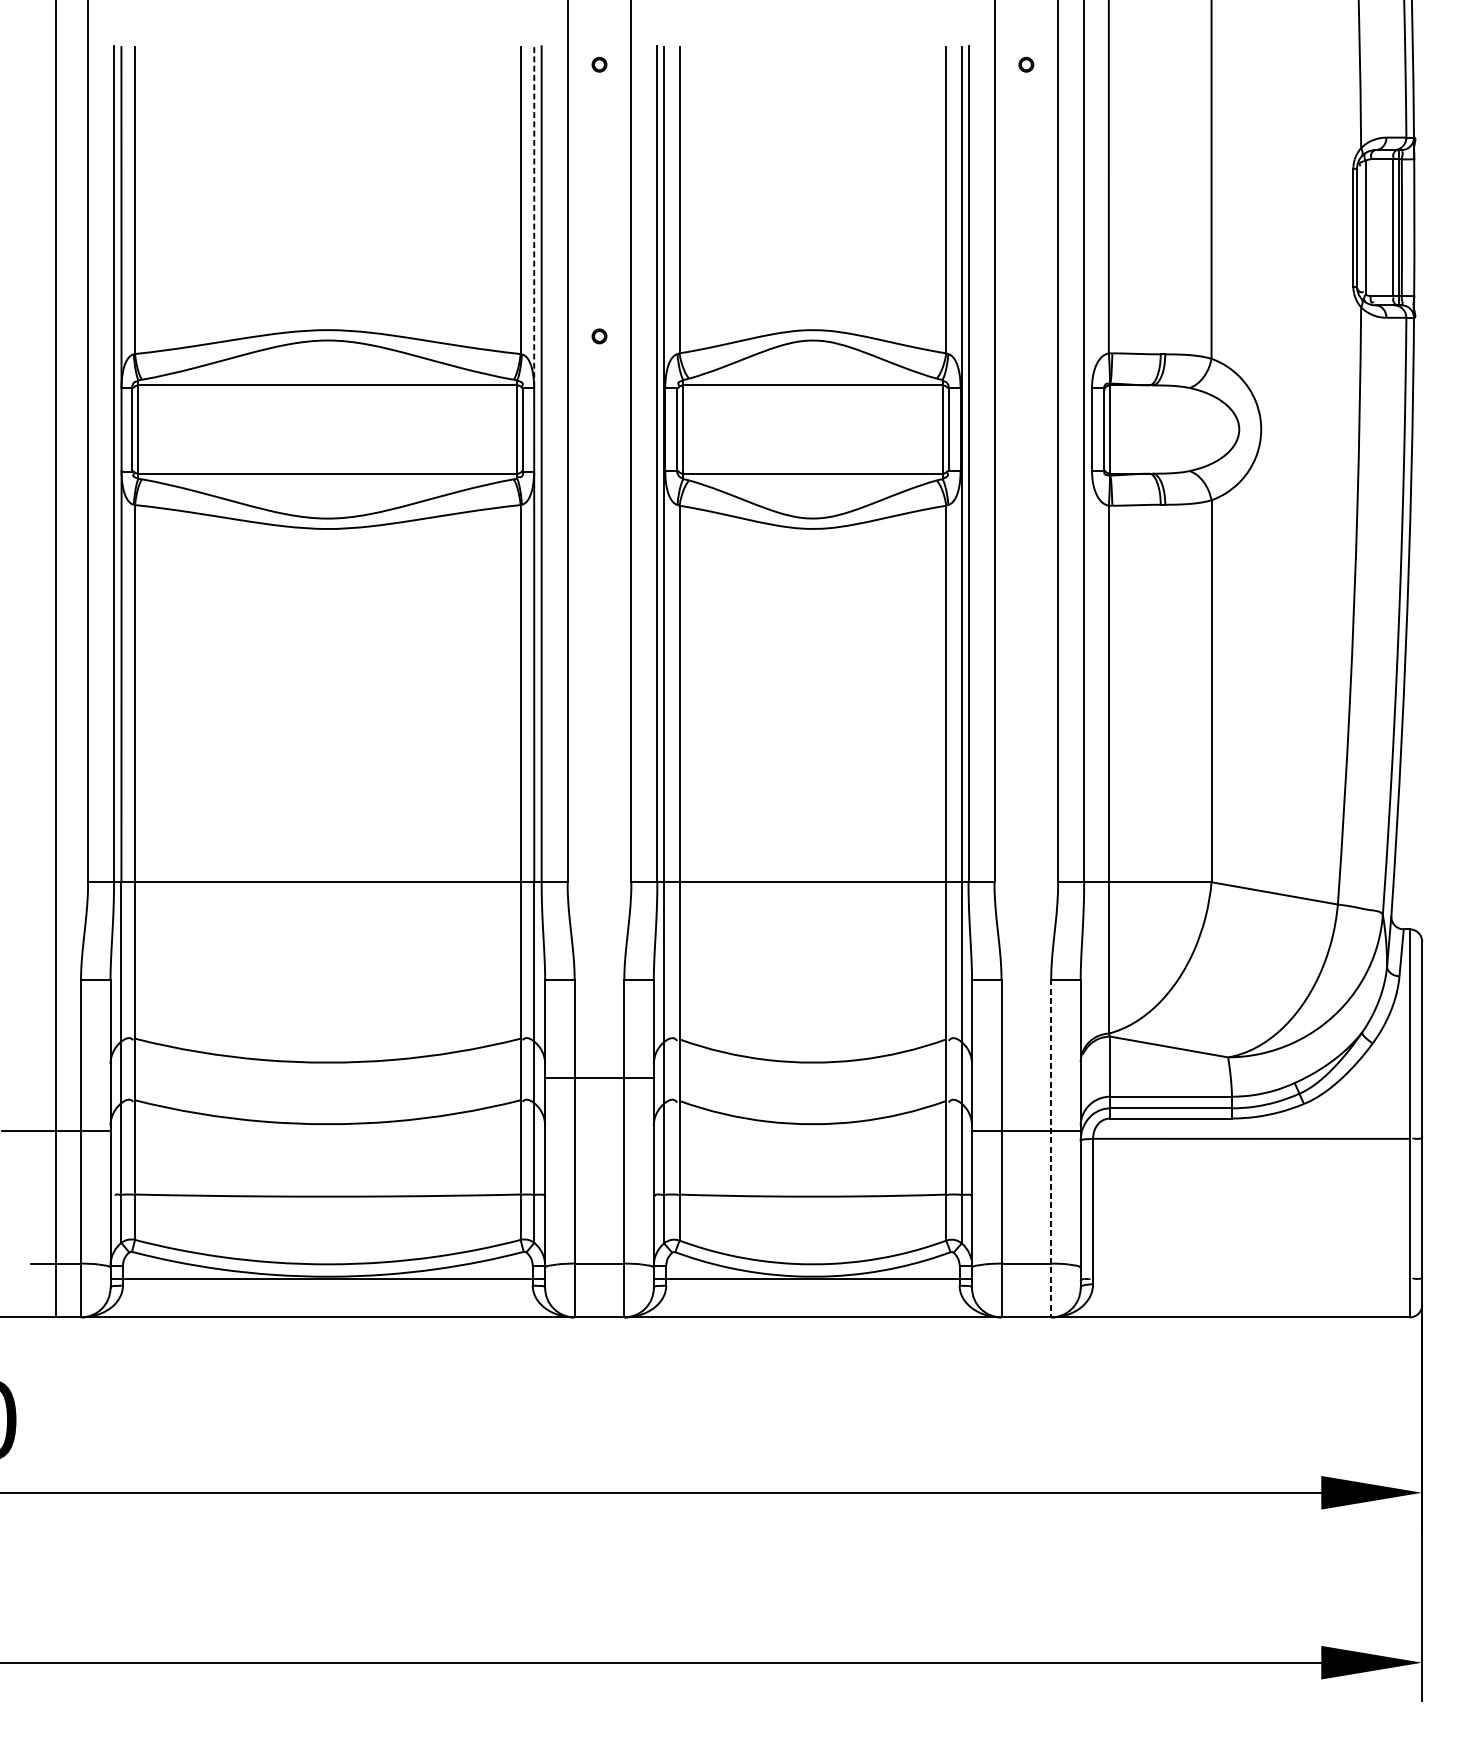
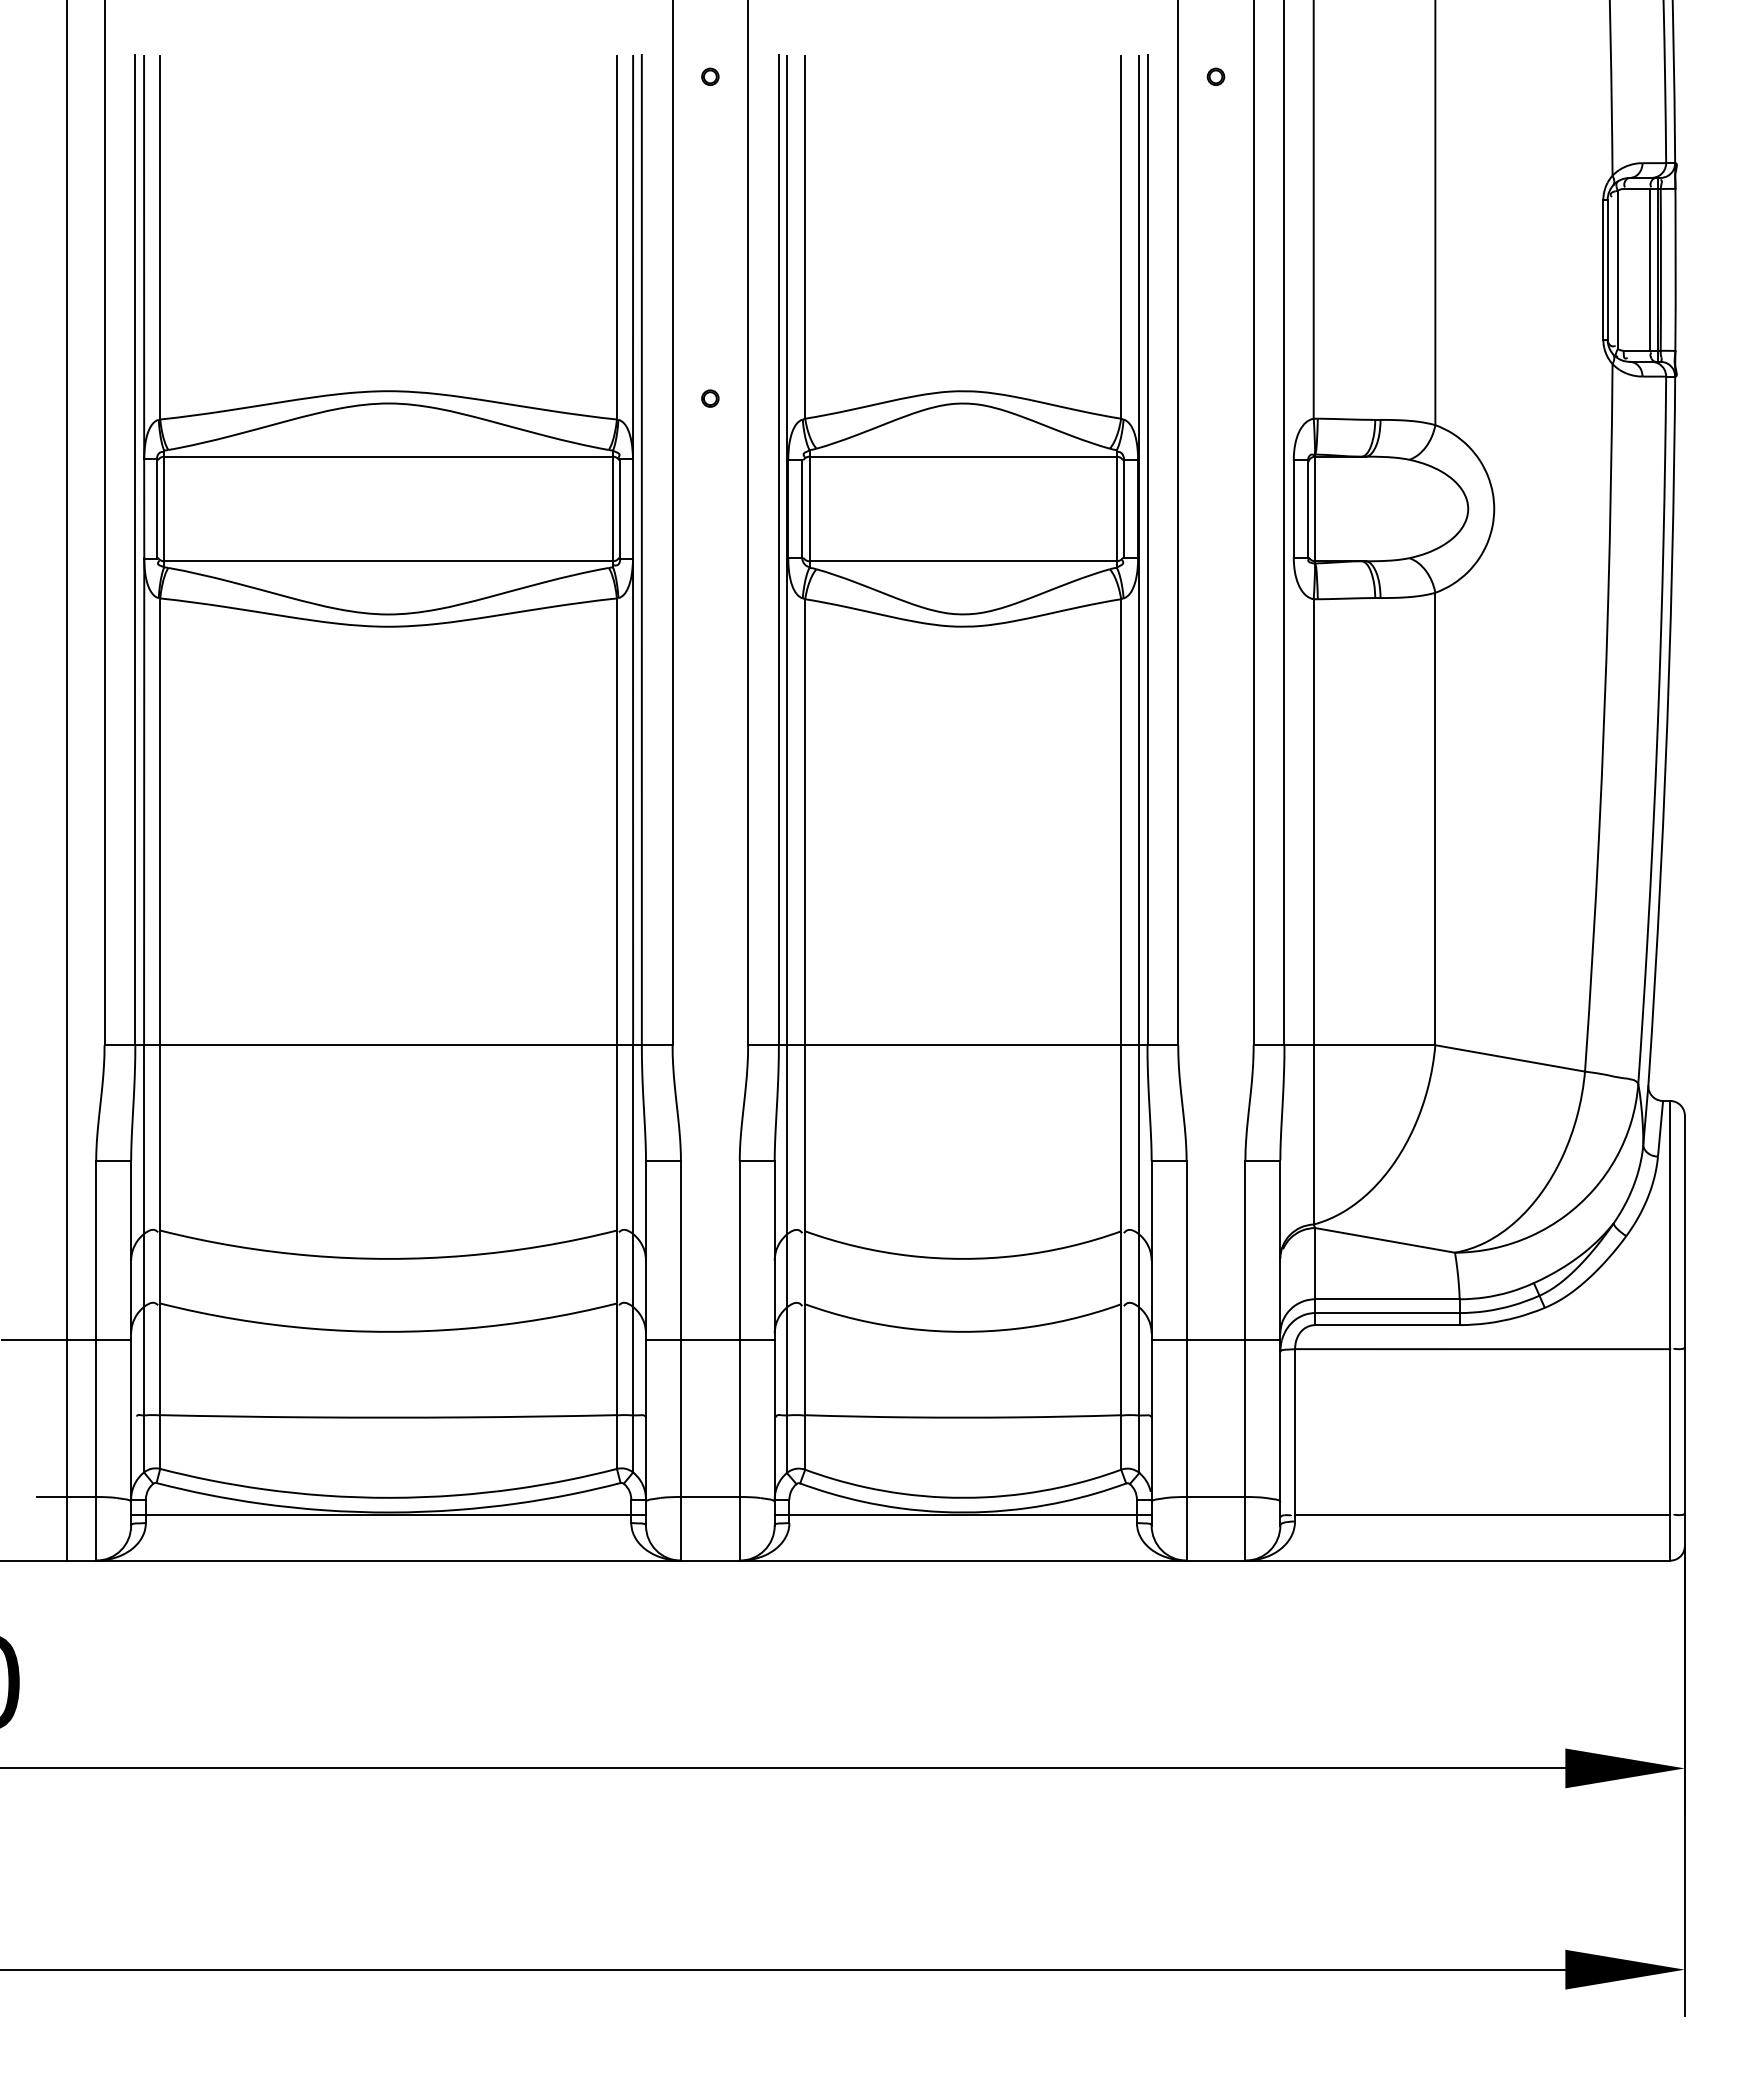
line: (534, 217) -> (633, 257), dashed -> solid
line: (599, 1078) -> (710, 1340), moved
line: (1051, 1149) -> (1245, 1361), dashed -> solid
line: (1251, 1279) -> (1482, 1515), added

